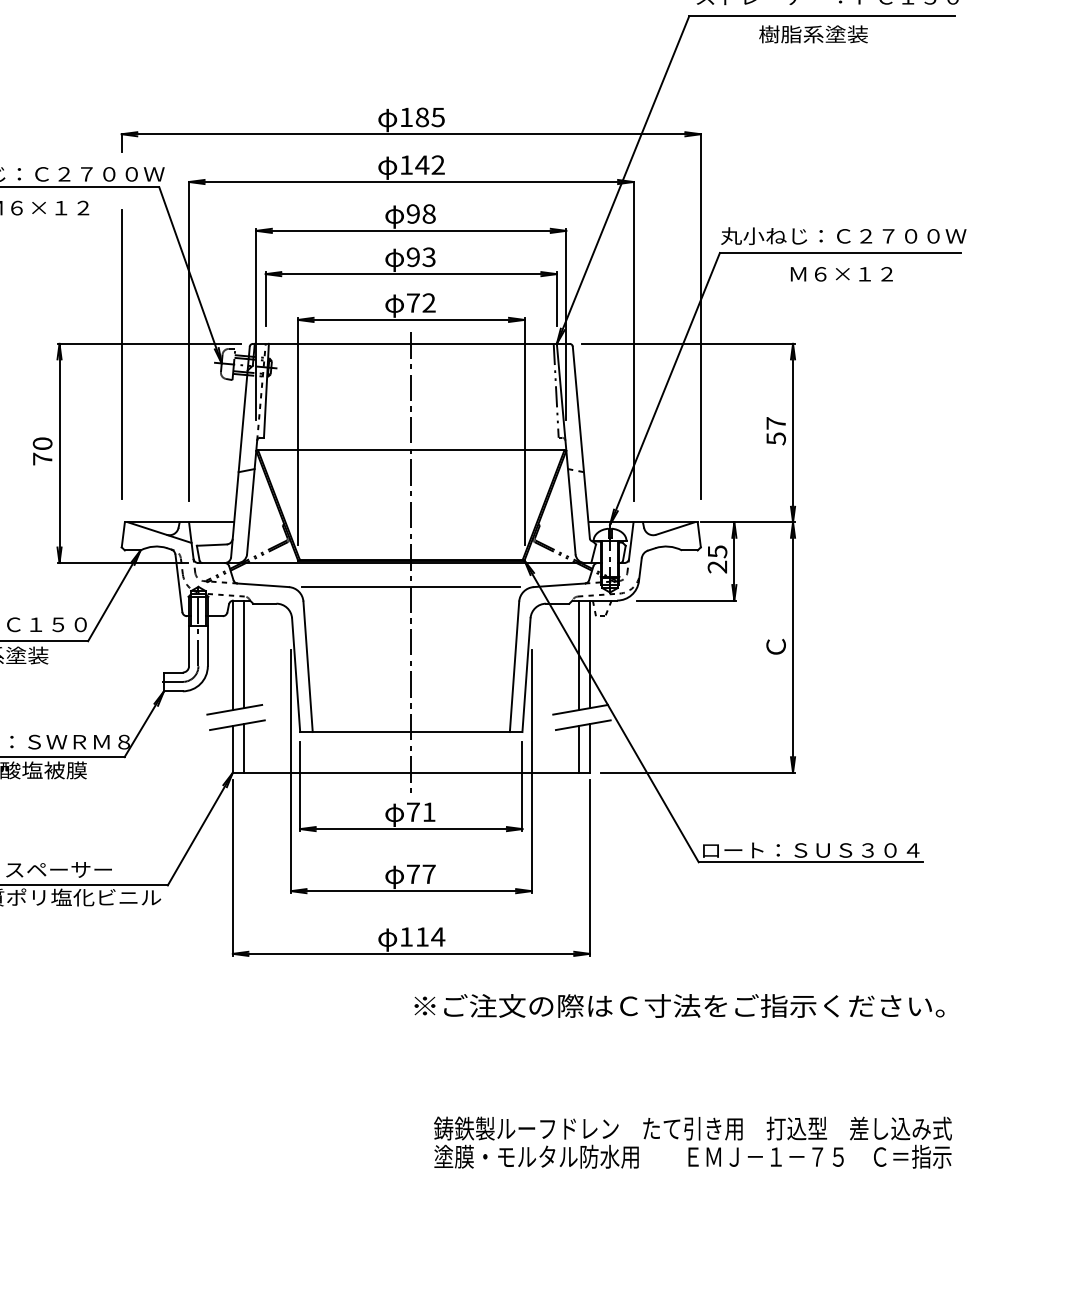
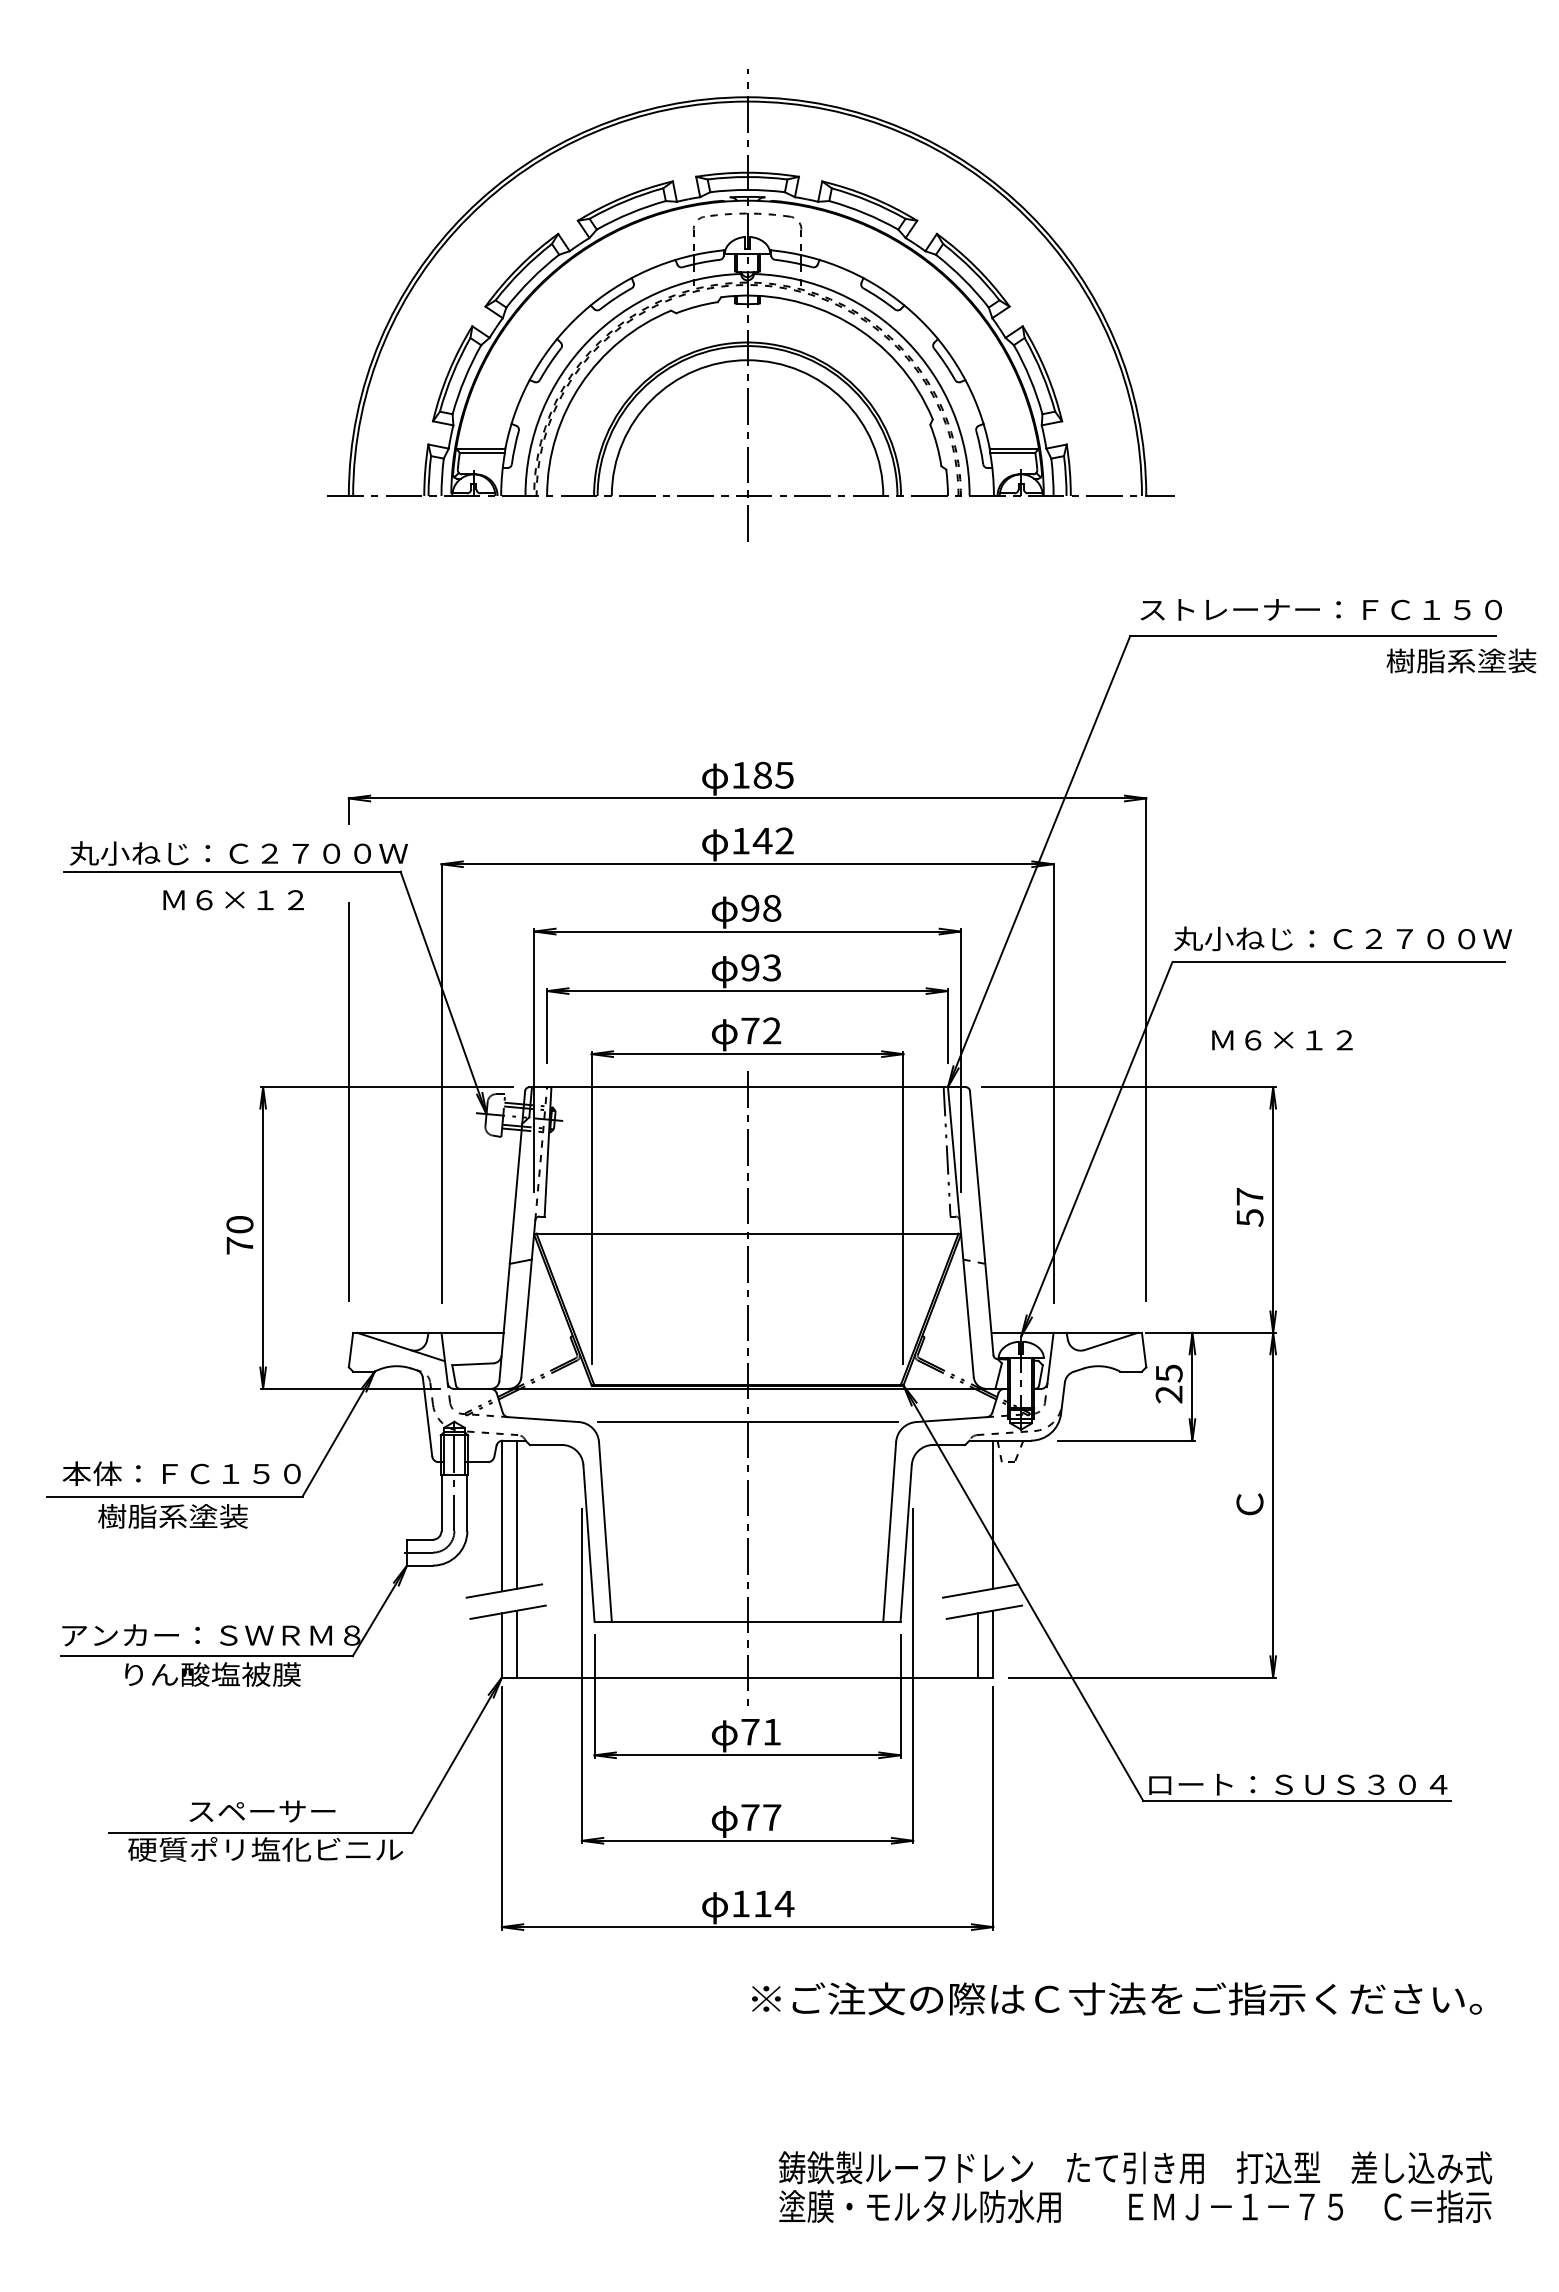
text: (813, 34) -> (1461, 660), moved
text: (841, 274) -> (1282, 1040), moved
line: (579, 654) -> (978, 1515), removed

